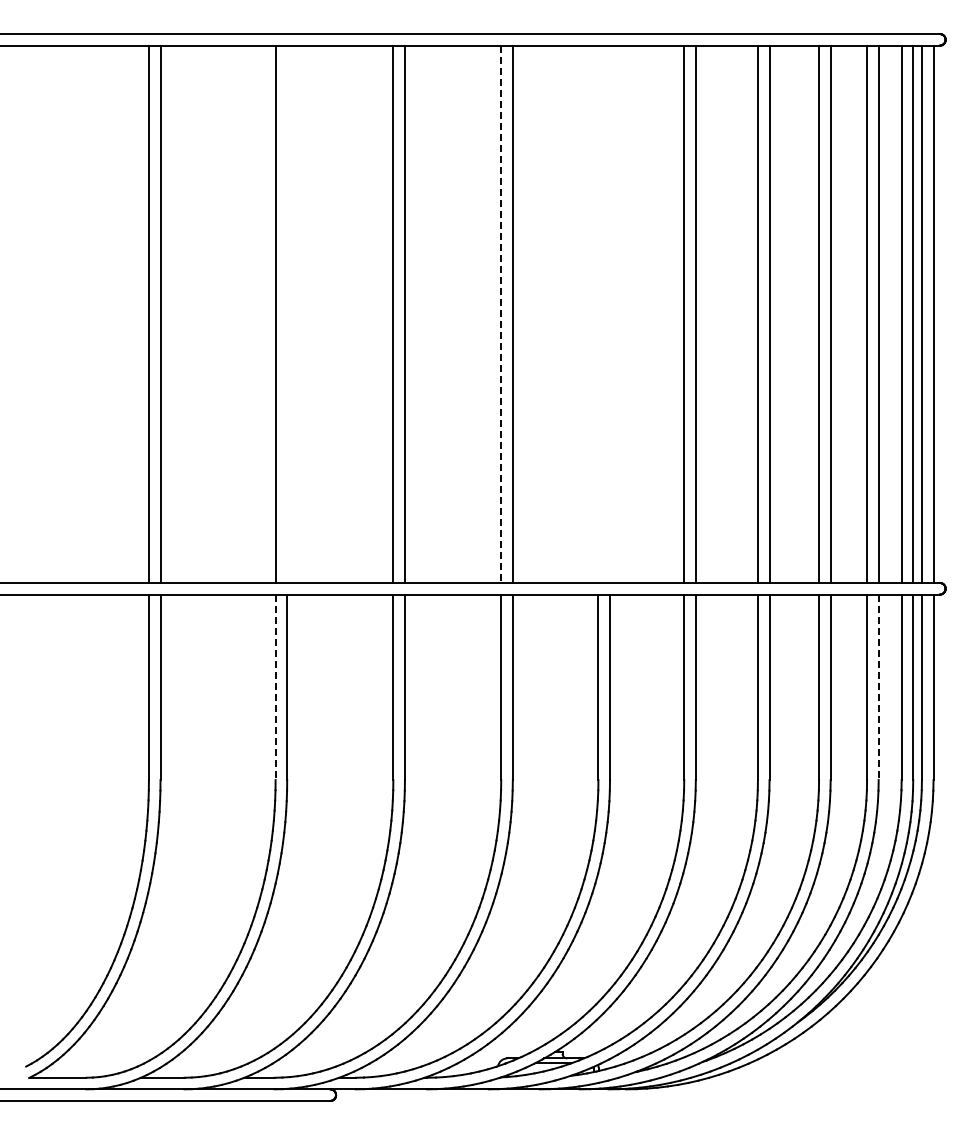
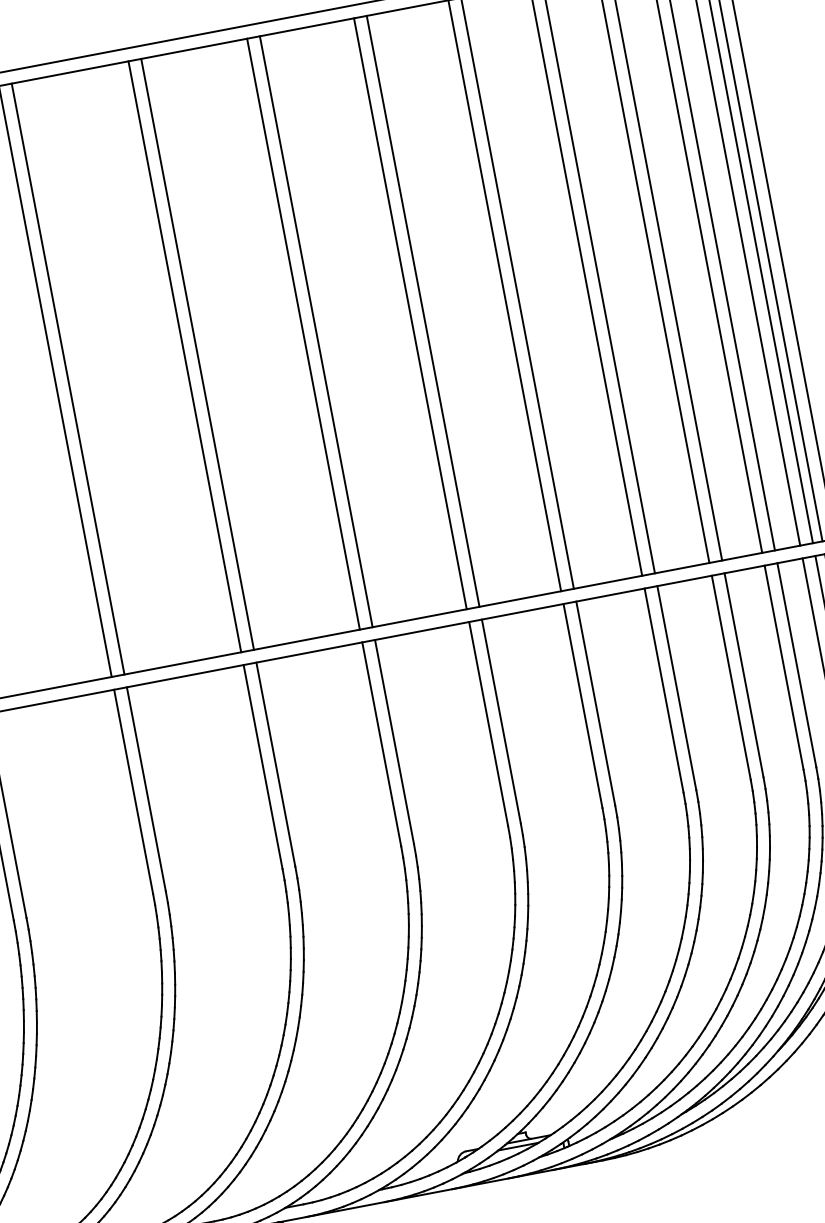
line: (287, 313) -> (68, 378), added
line: (598, 313) -> (410, 312), added
line: (610, 313) -> (423, 310), added
line: (501, 314) -> (303, 334), dashed -> solid
line: (275, 687) -> (133, 791), dashed -> solid
line: (878, 687) -> (796, 665), dashed -> solid

